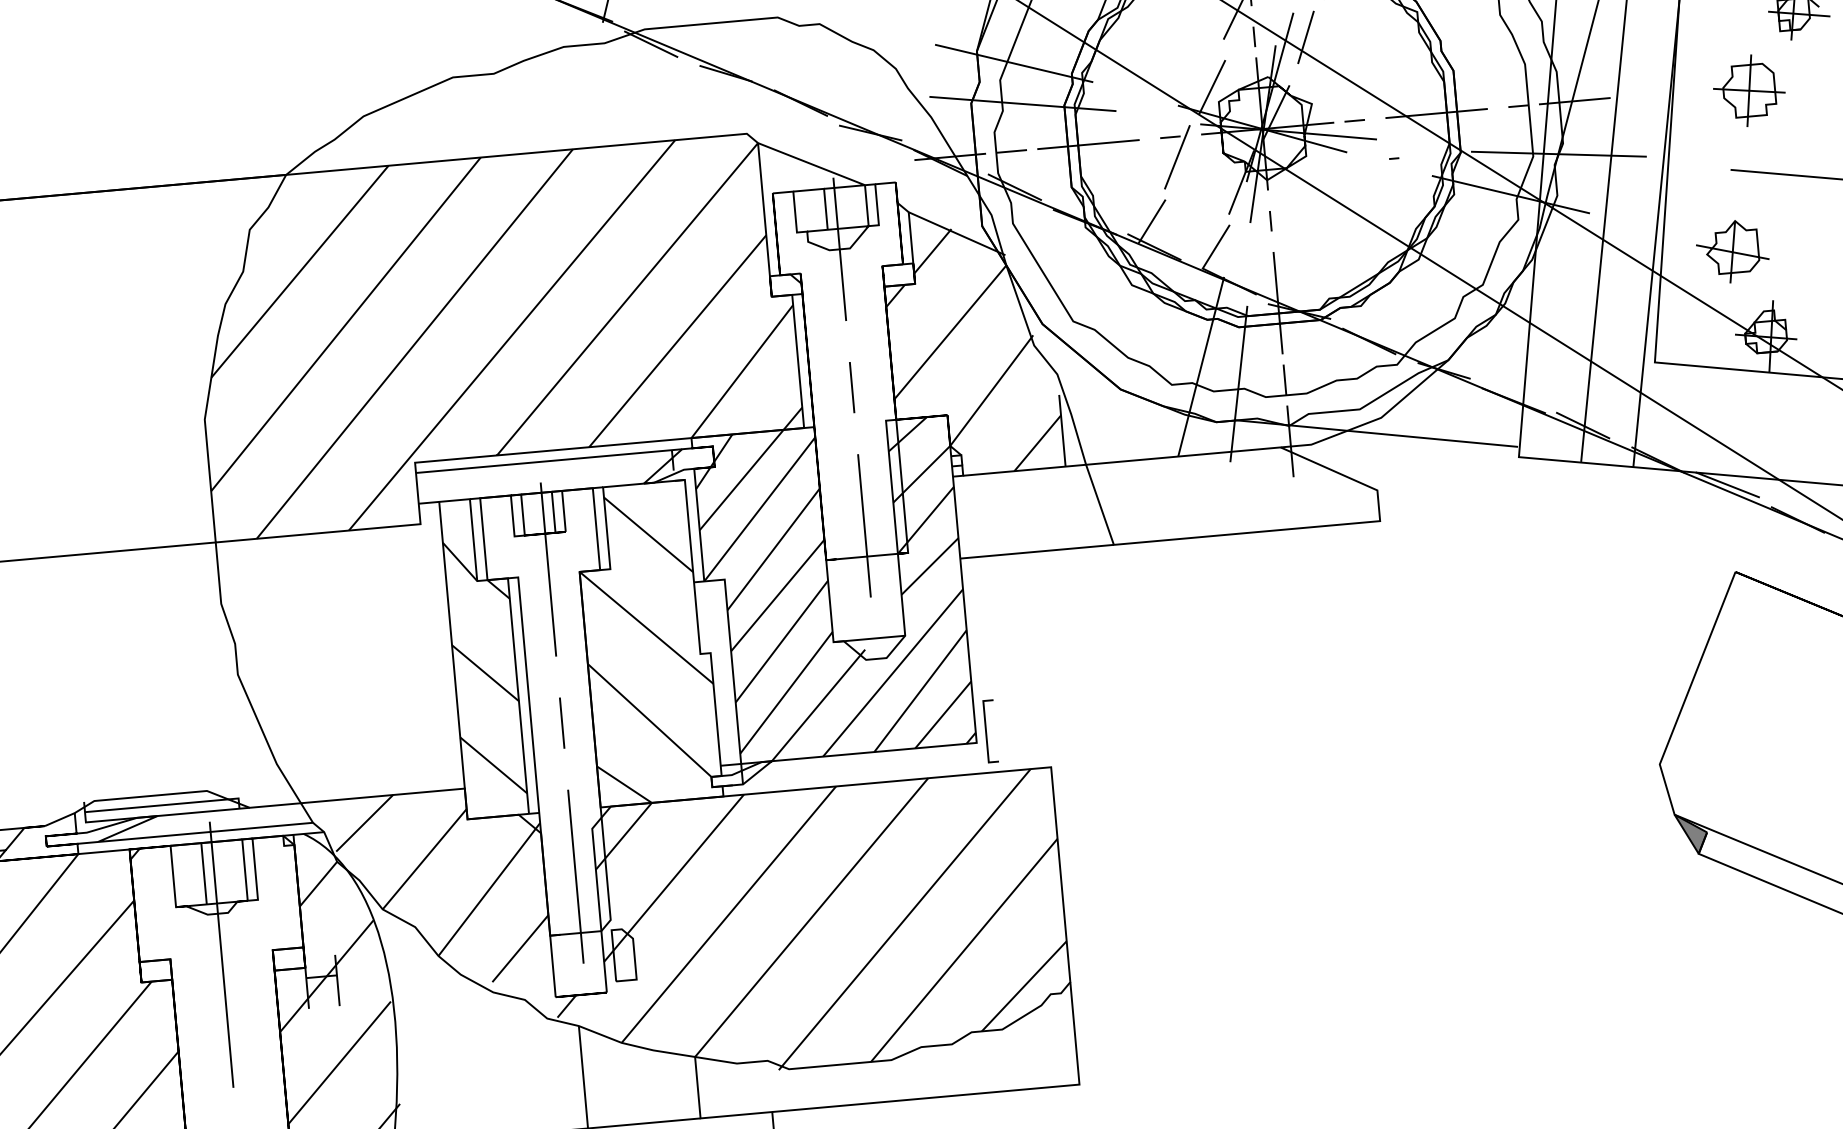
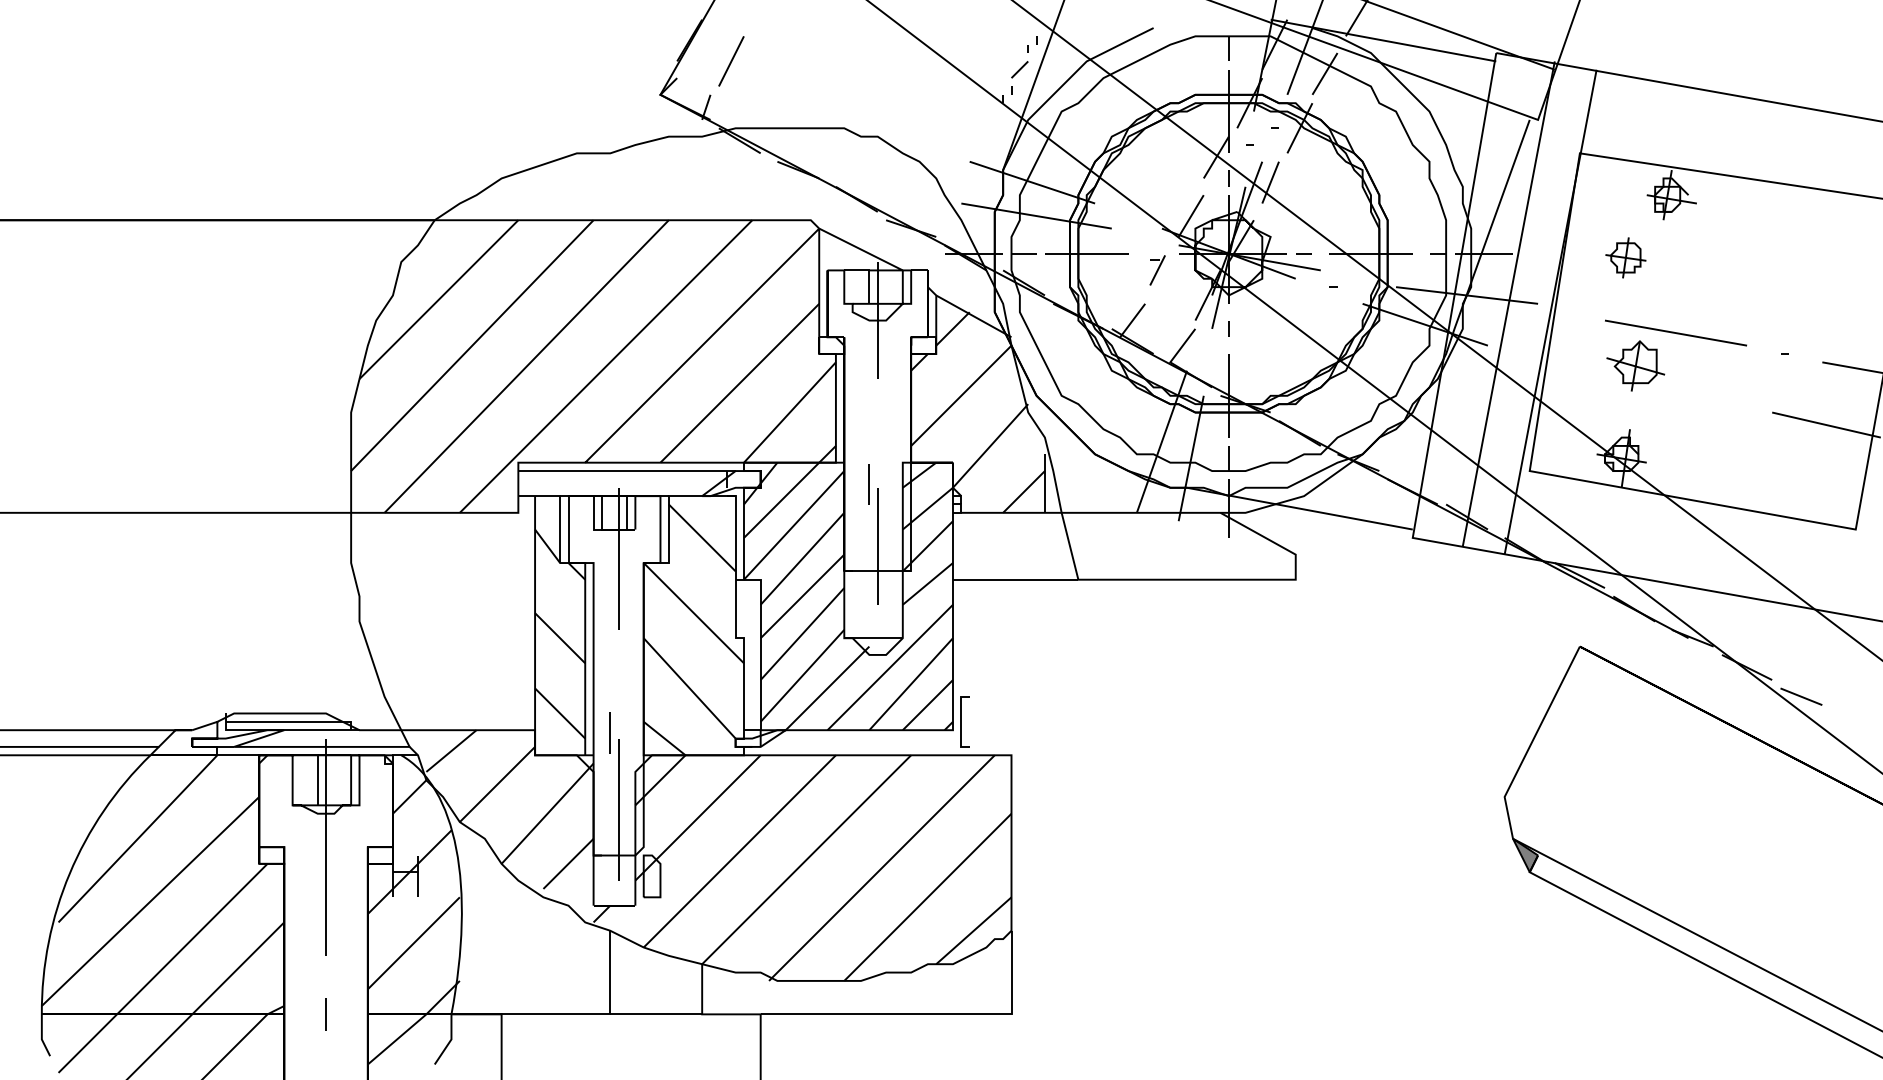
part: (1748, 90) -> (1625, 257), size x0.7
part: (1177, 157) -> (1157, 270), size x0.6
part: (1732, 251) -> (1635, 365), moved
line: (851, 387) -> (868, 484), moved
line: (561, 722) -> (609, 732), moved

